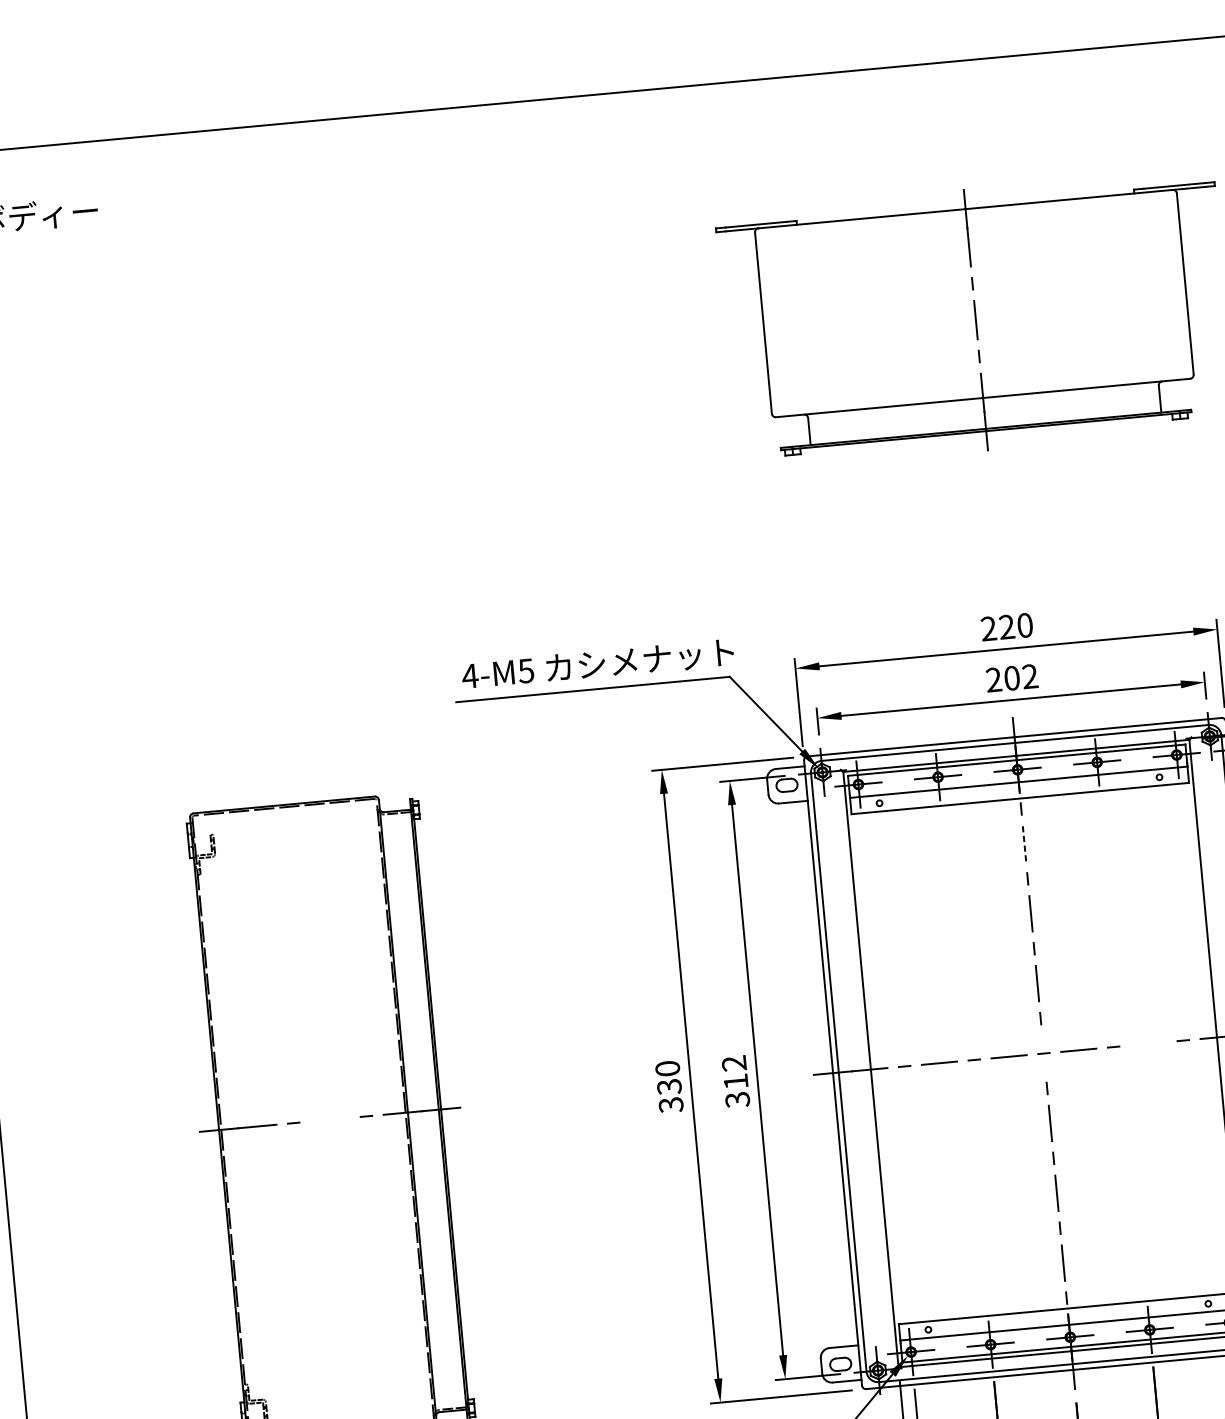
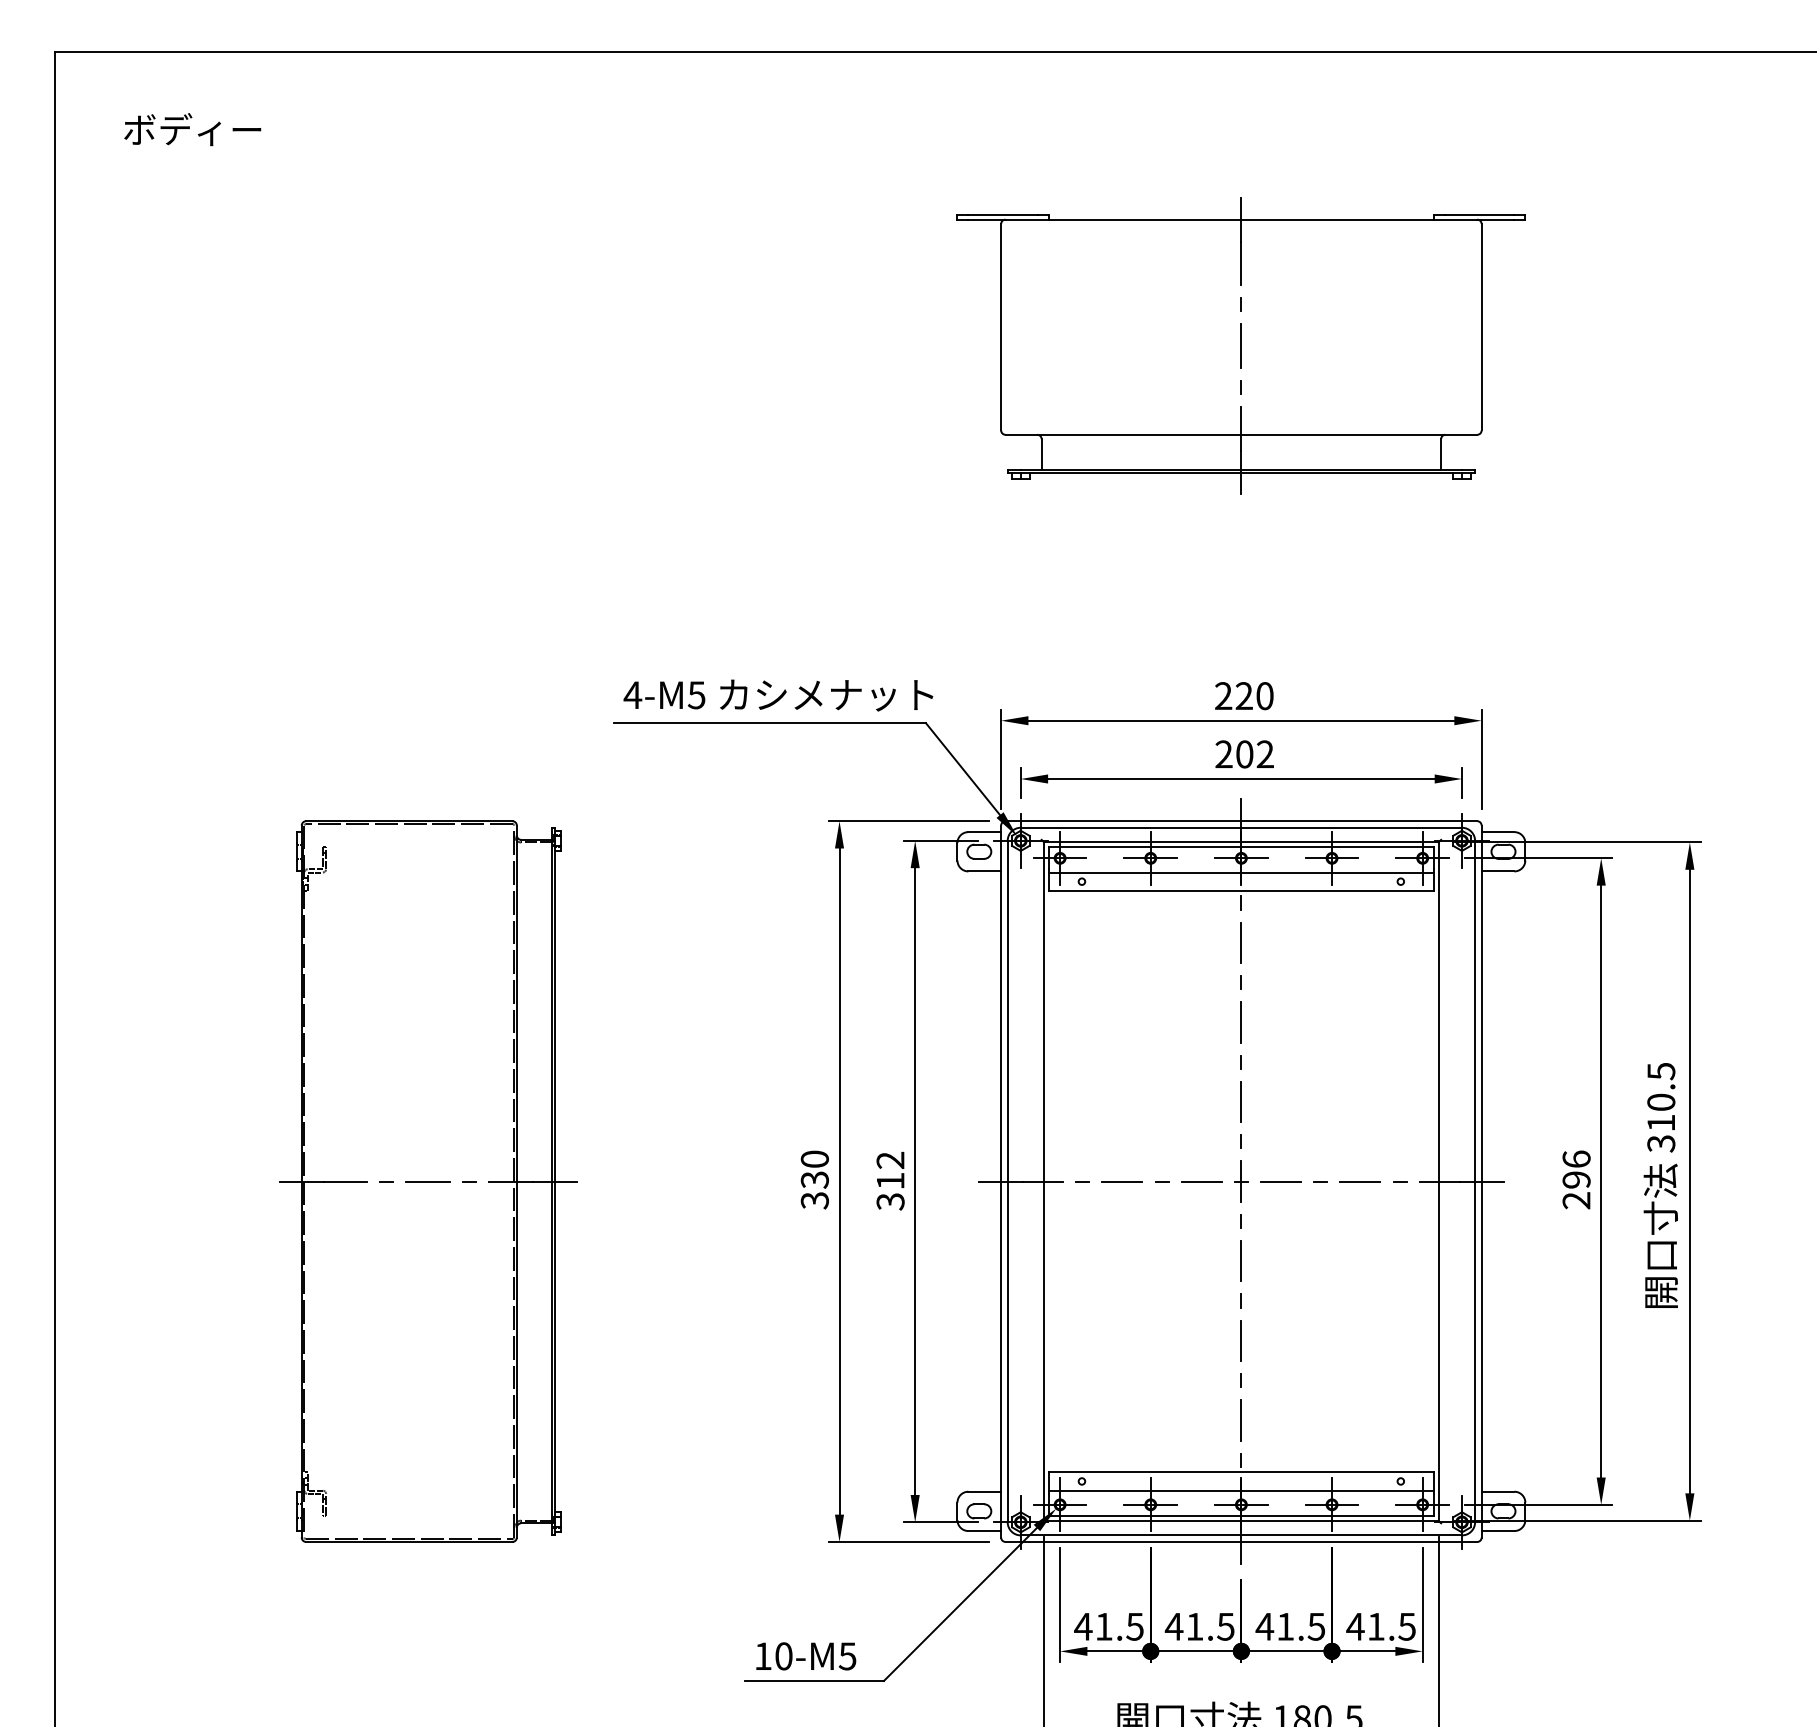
line: (1024, 844) -> (1241, 943), dashed -> solid
line: (1148, 1043) -> (1360, 1181), added
line: (1044, 1053) -> (1241, 1181), added
line: (329, 1119) -> (427, 1181), added

